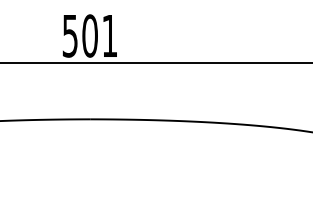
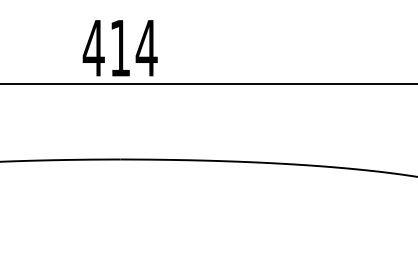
text: (90, 35) -> (120, 47), 501 -> 414

